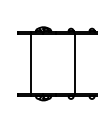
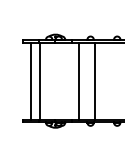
line: (24, 63) -> (31, 80), added
line: (61, 63) -> (78, 80), added

